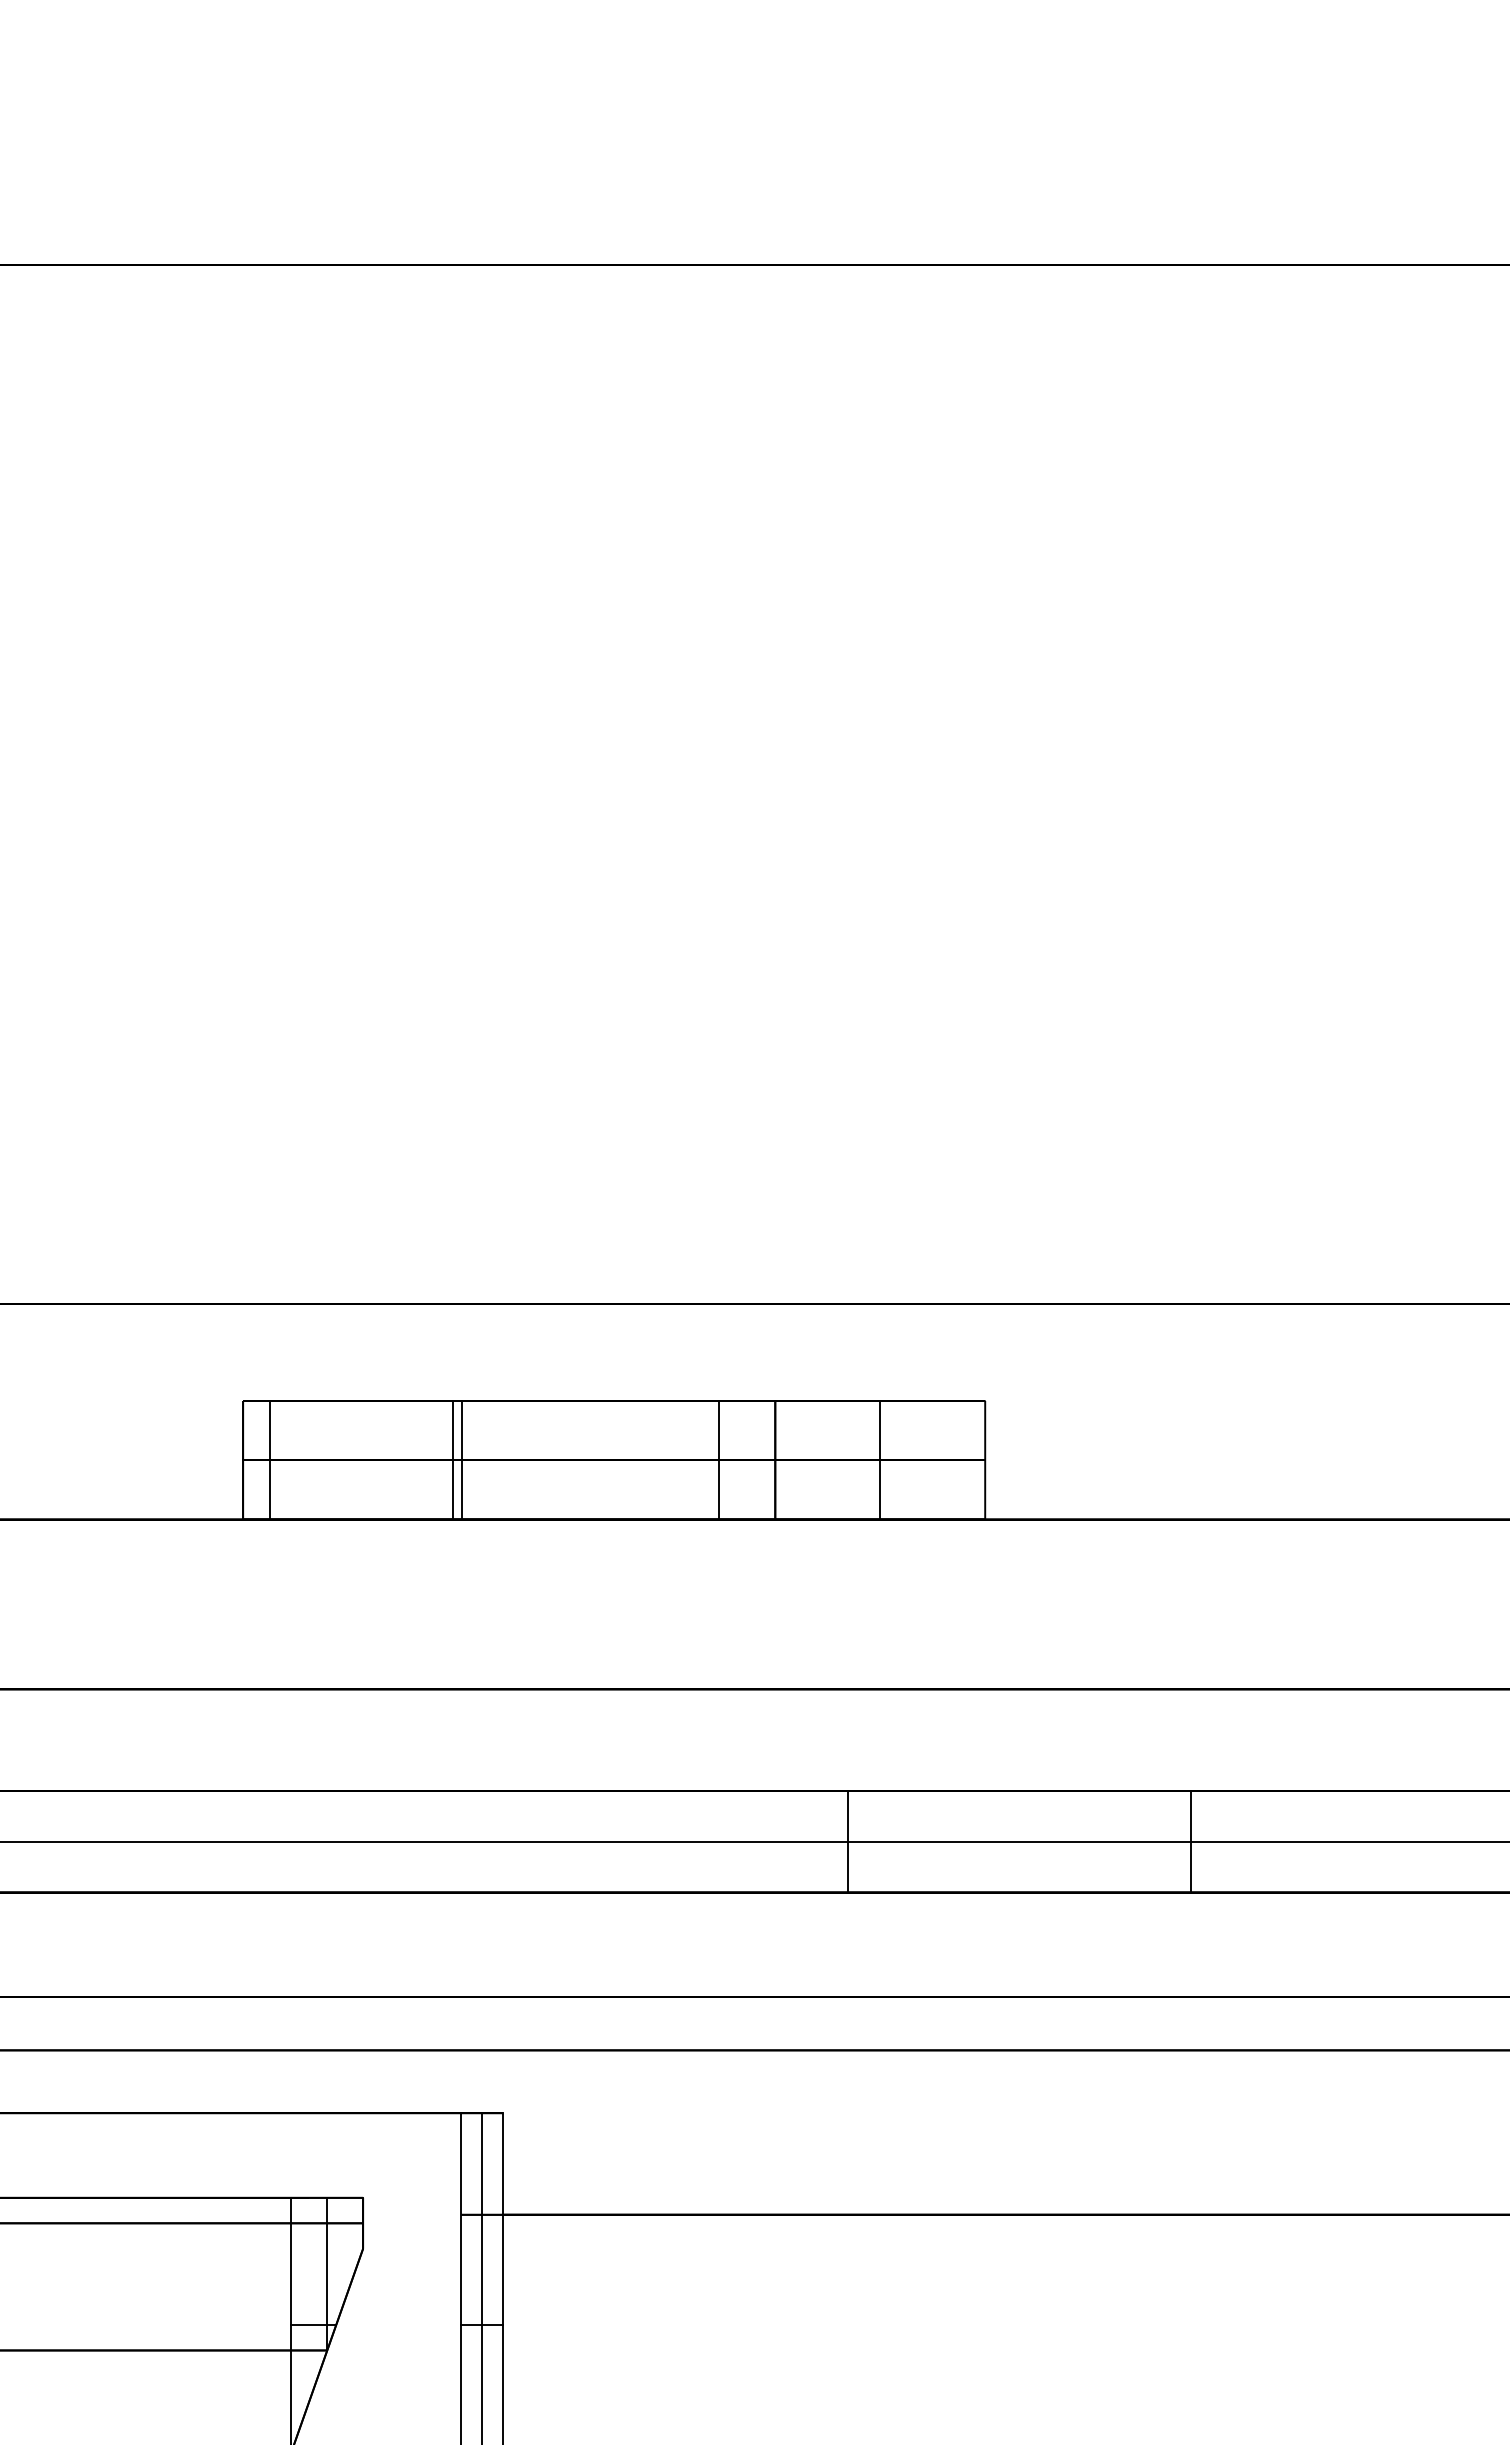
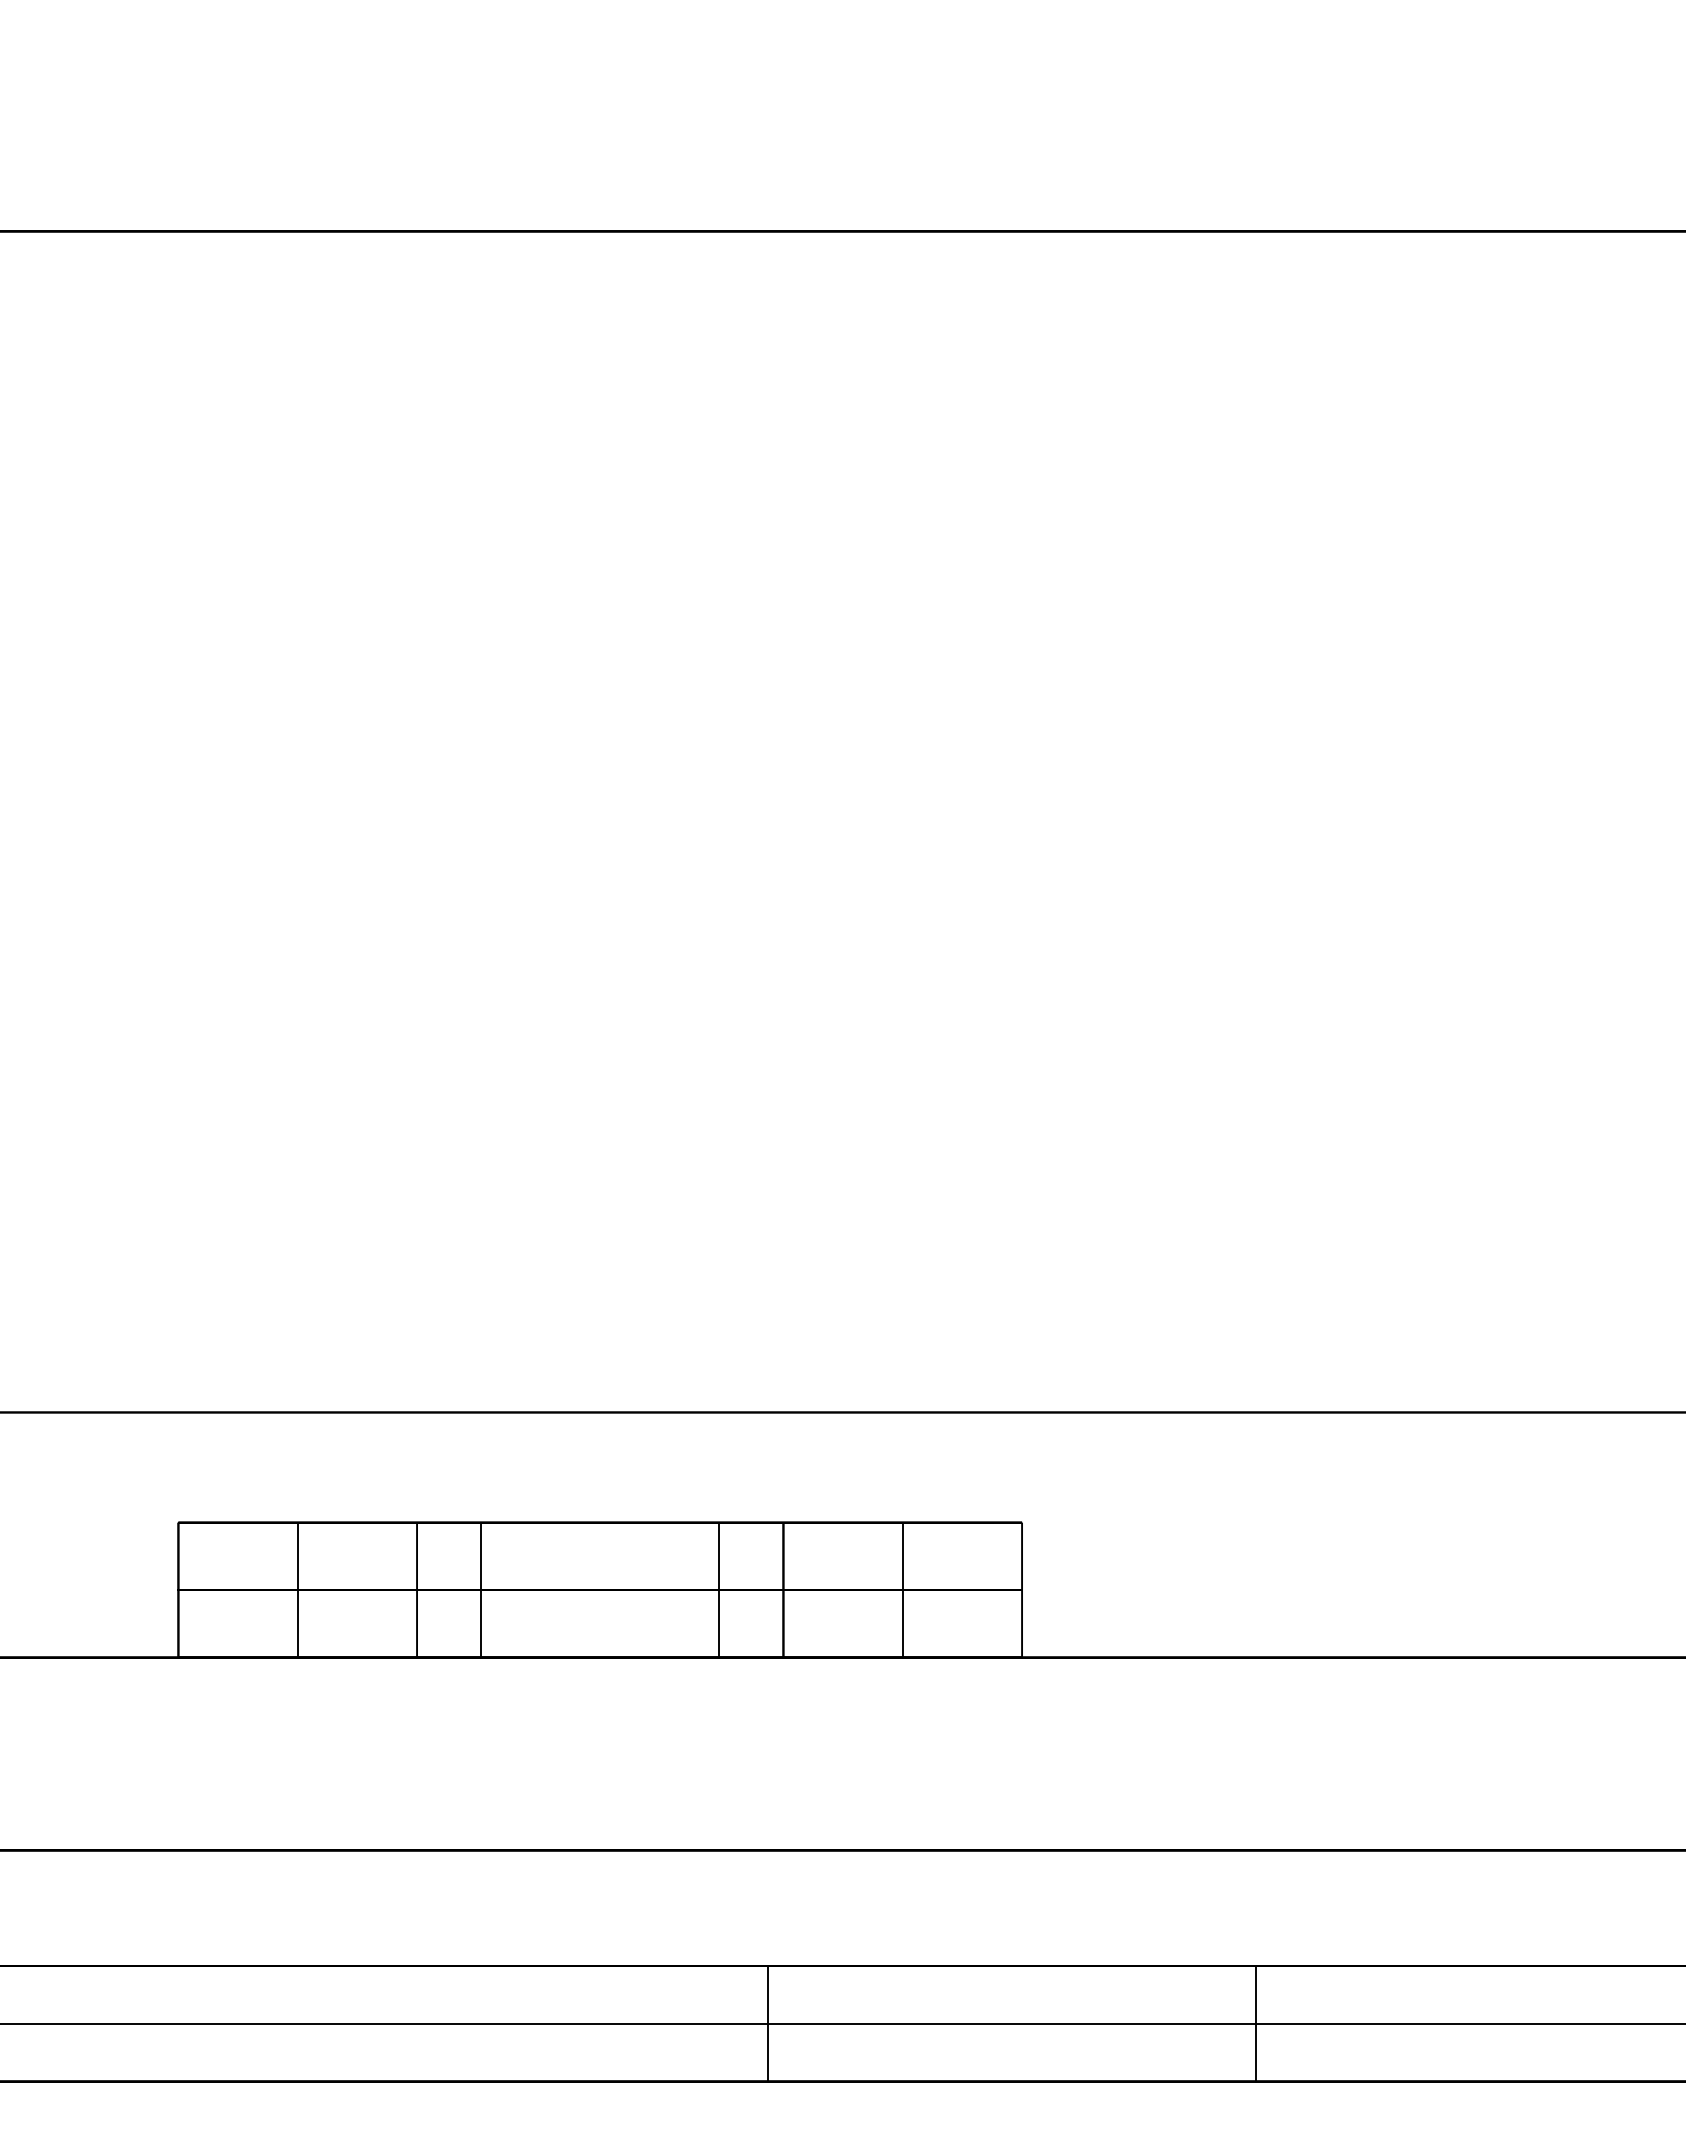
line: (270, 1460) -> (298, 1590), moved
line: (462, 1460) -> (481, 1590), moved
line: (847, 1841) -> (767, 2023), moved

